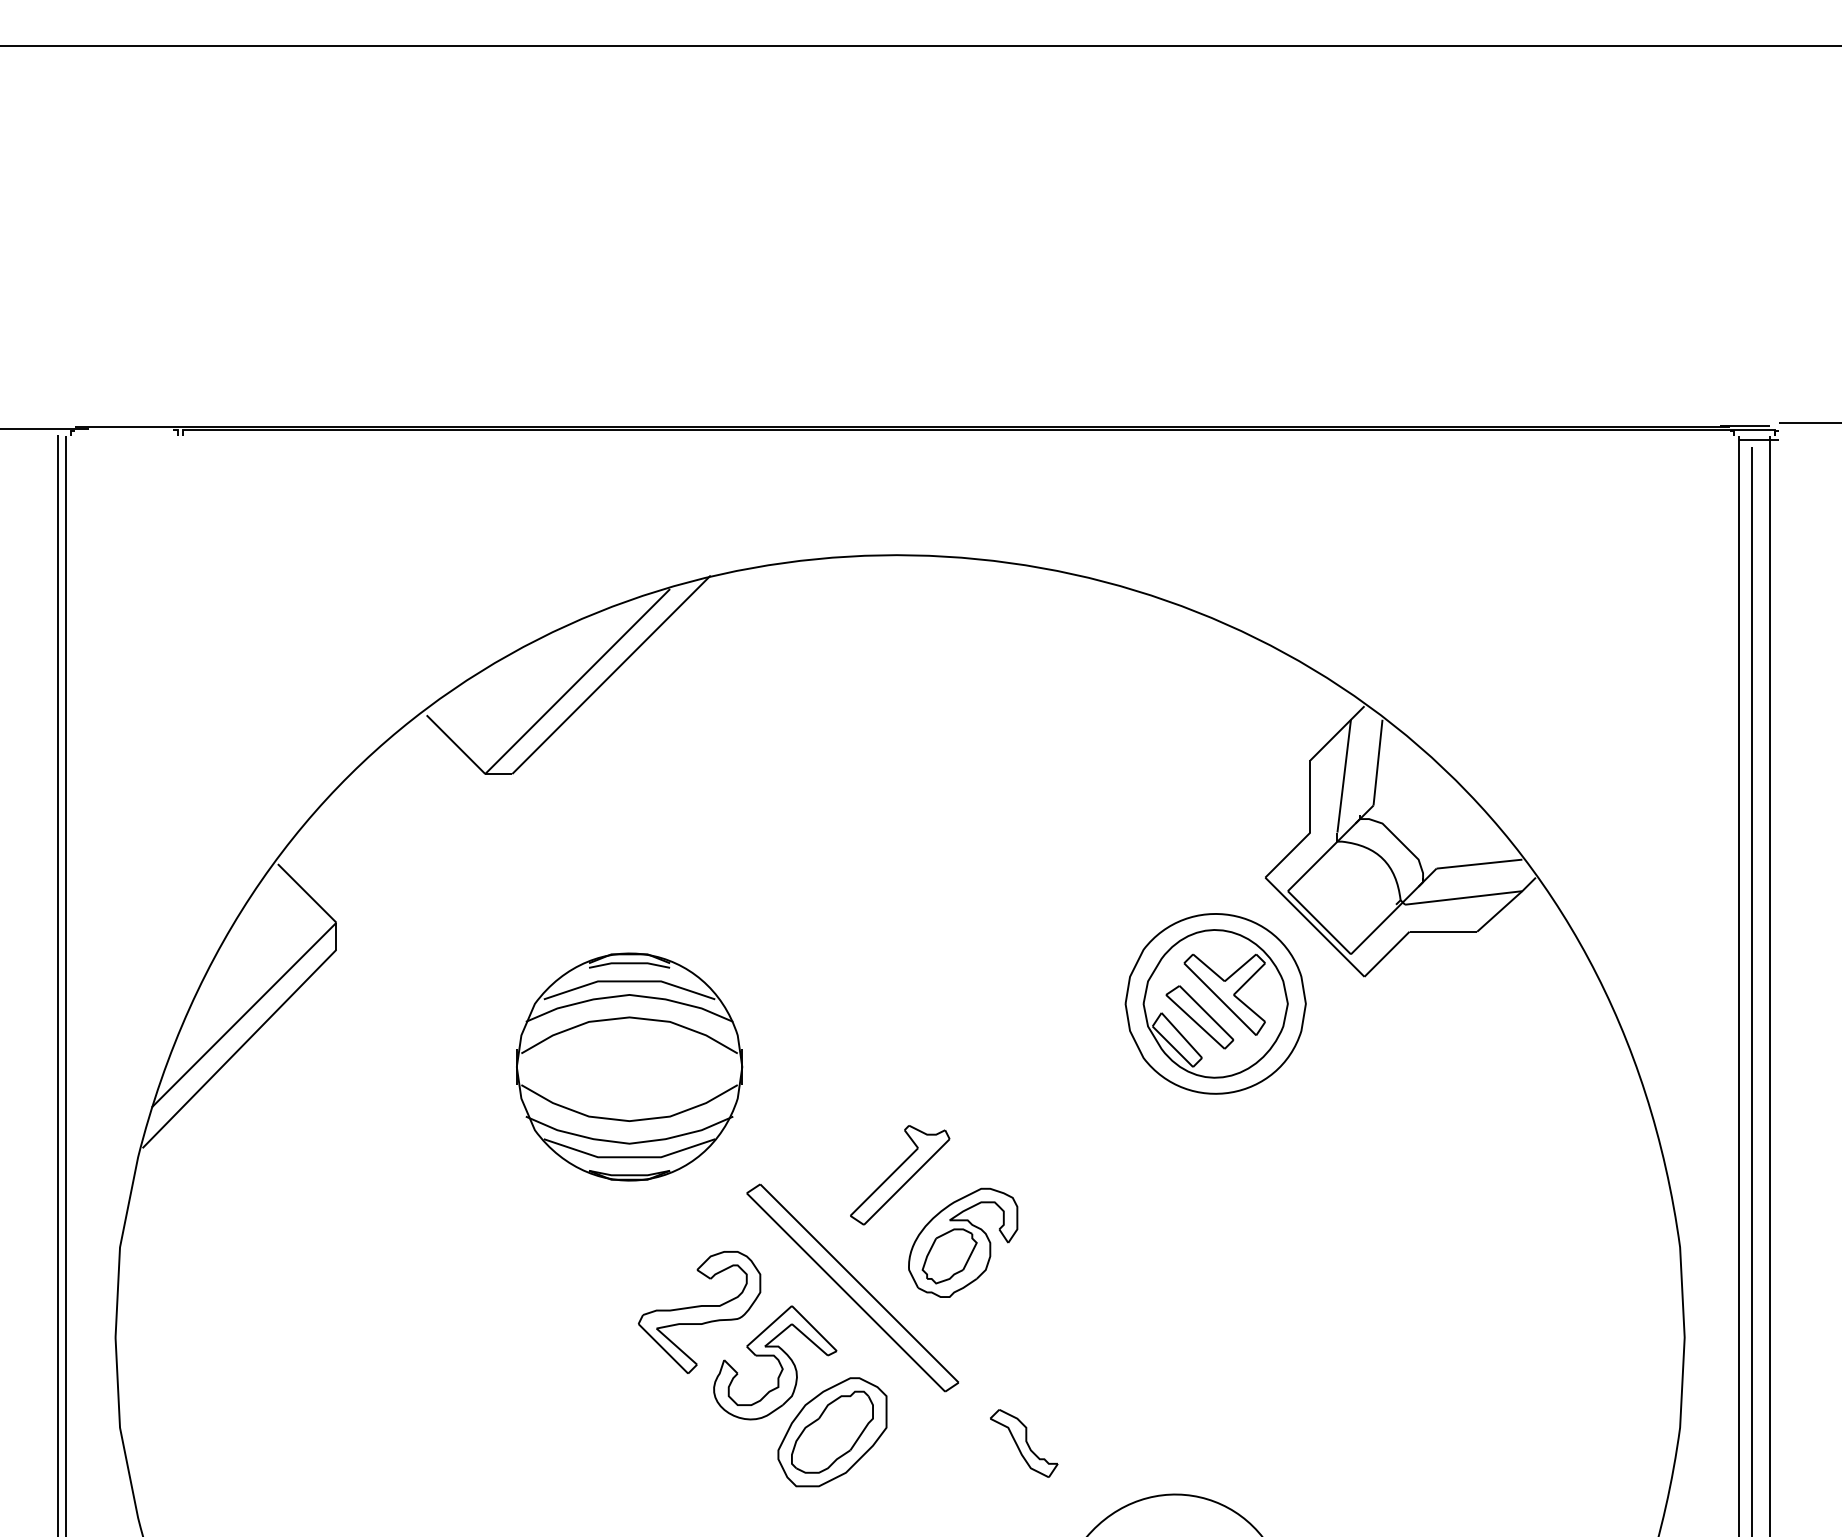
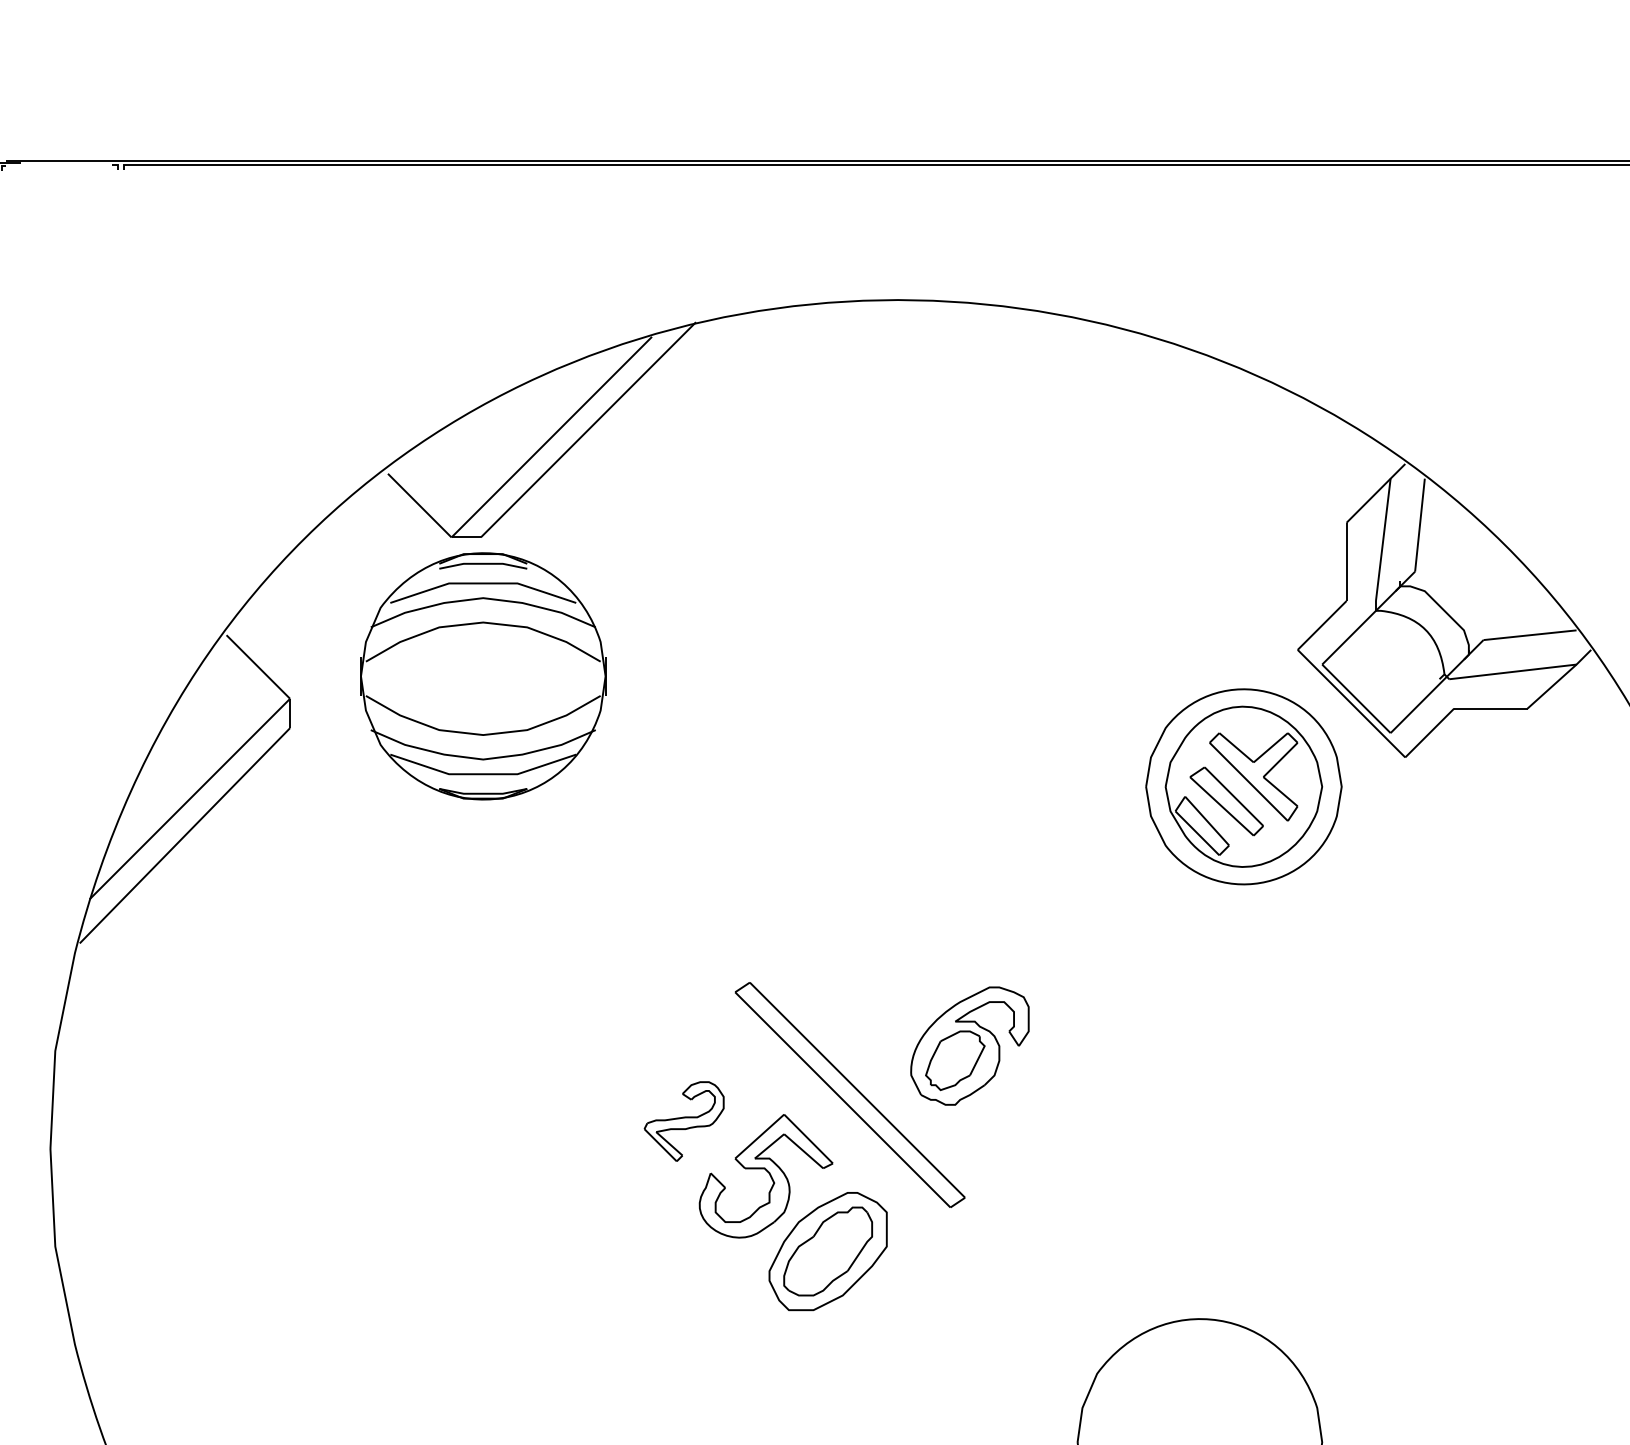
part: (629, 1066) -> (483, 675), moved
part: (900, 1175) -> (901, 973), removed
part: (699, 1312) -> (683, 1121), size x0.6
part: (1024, 1443) -> (1036, 1263), removed

